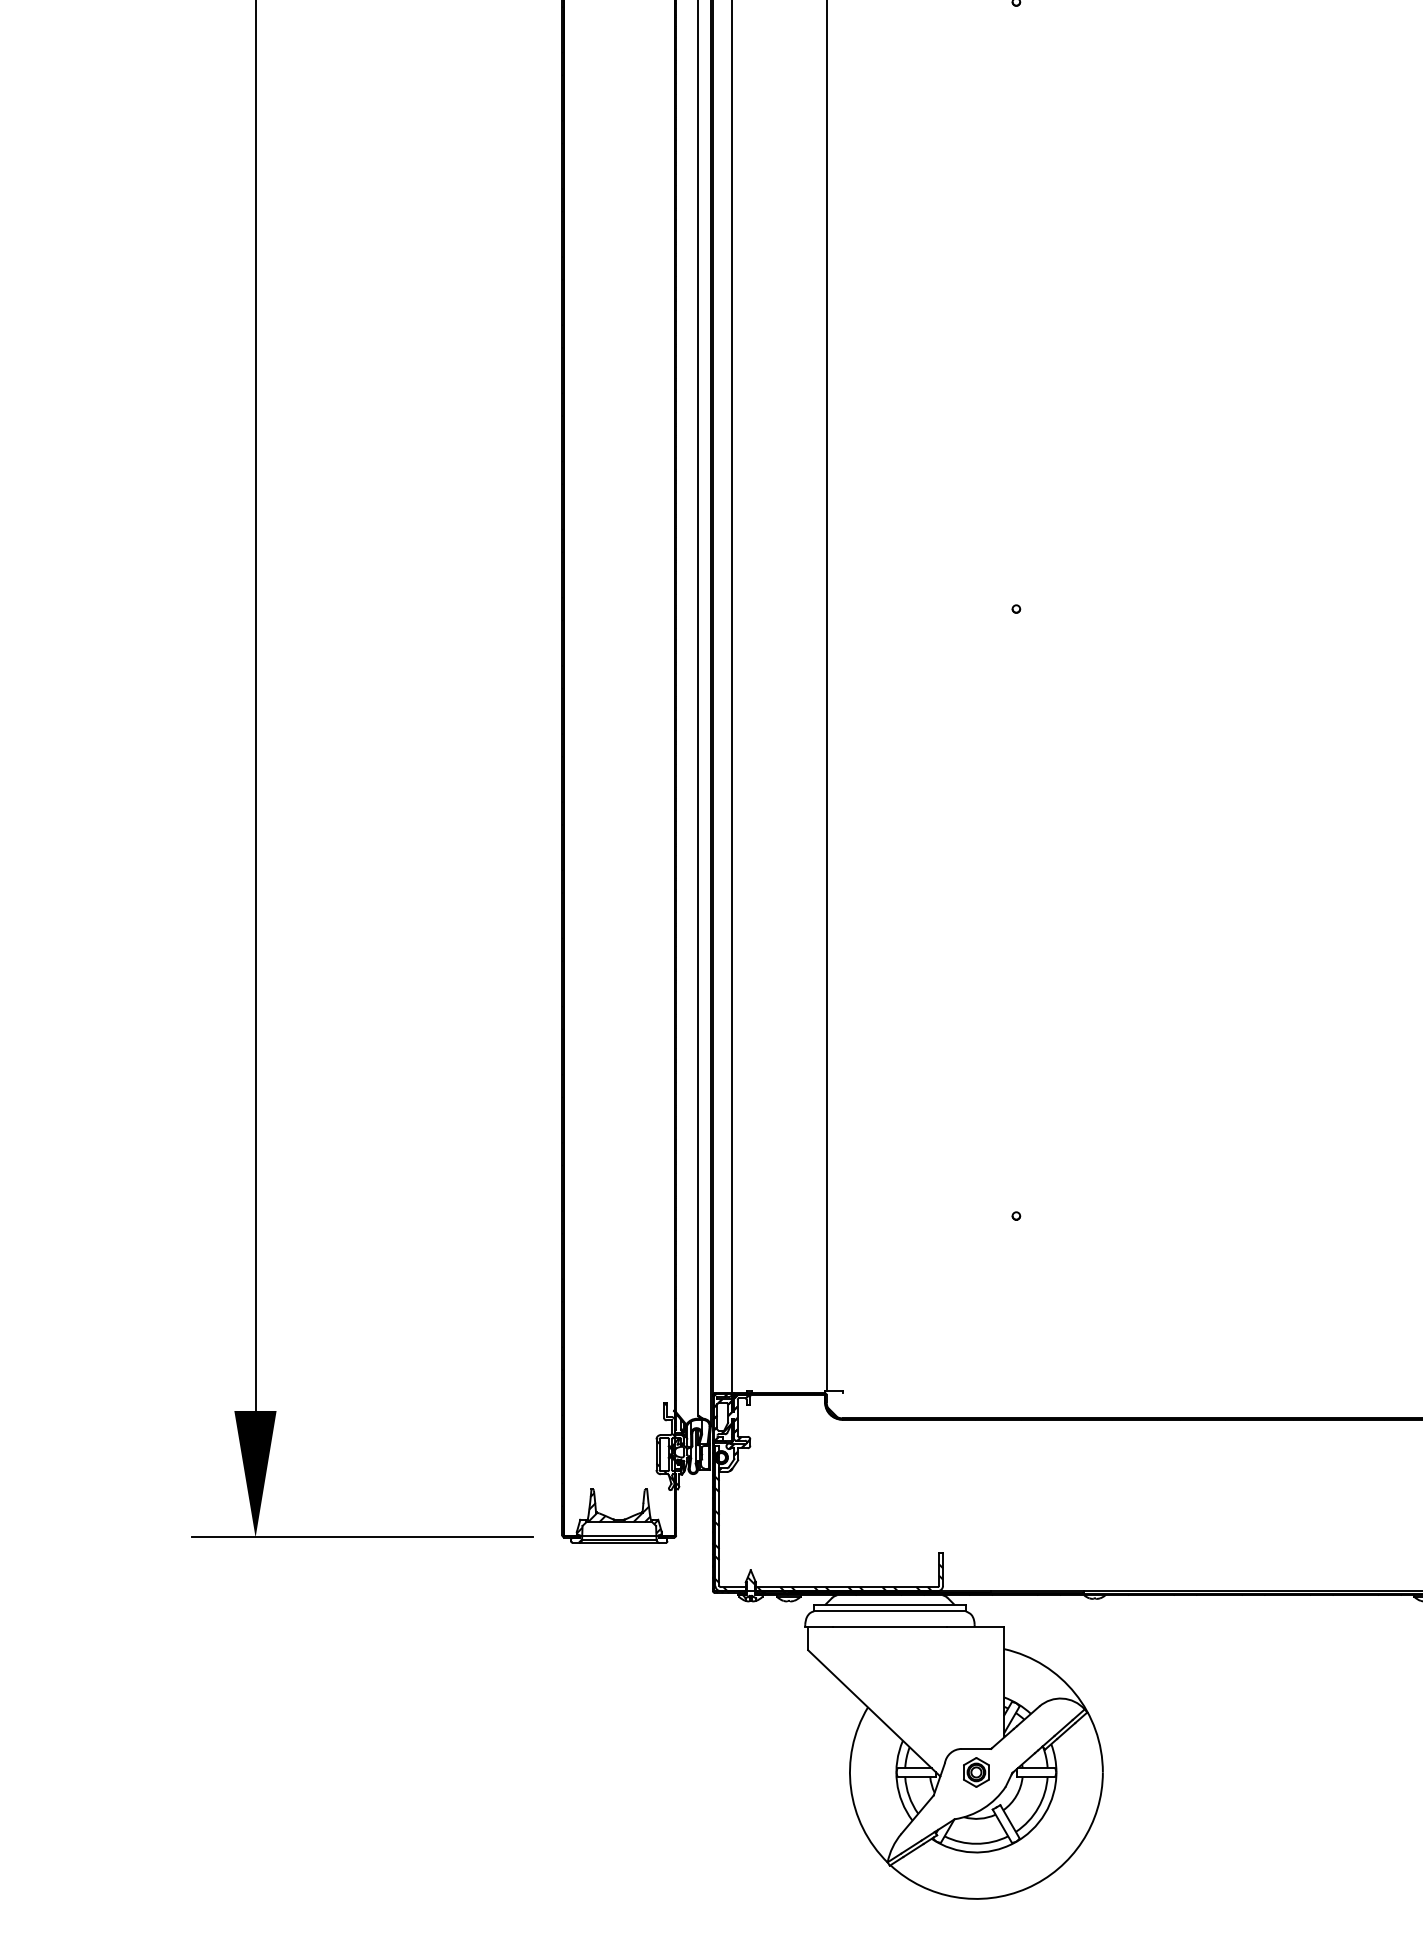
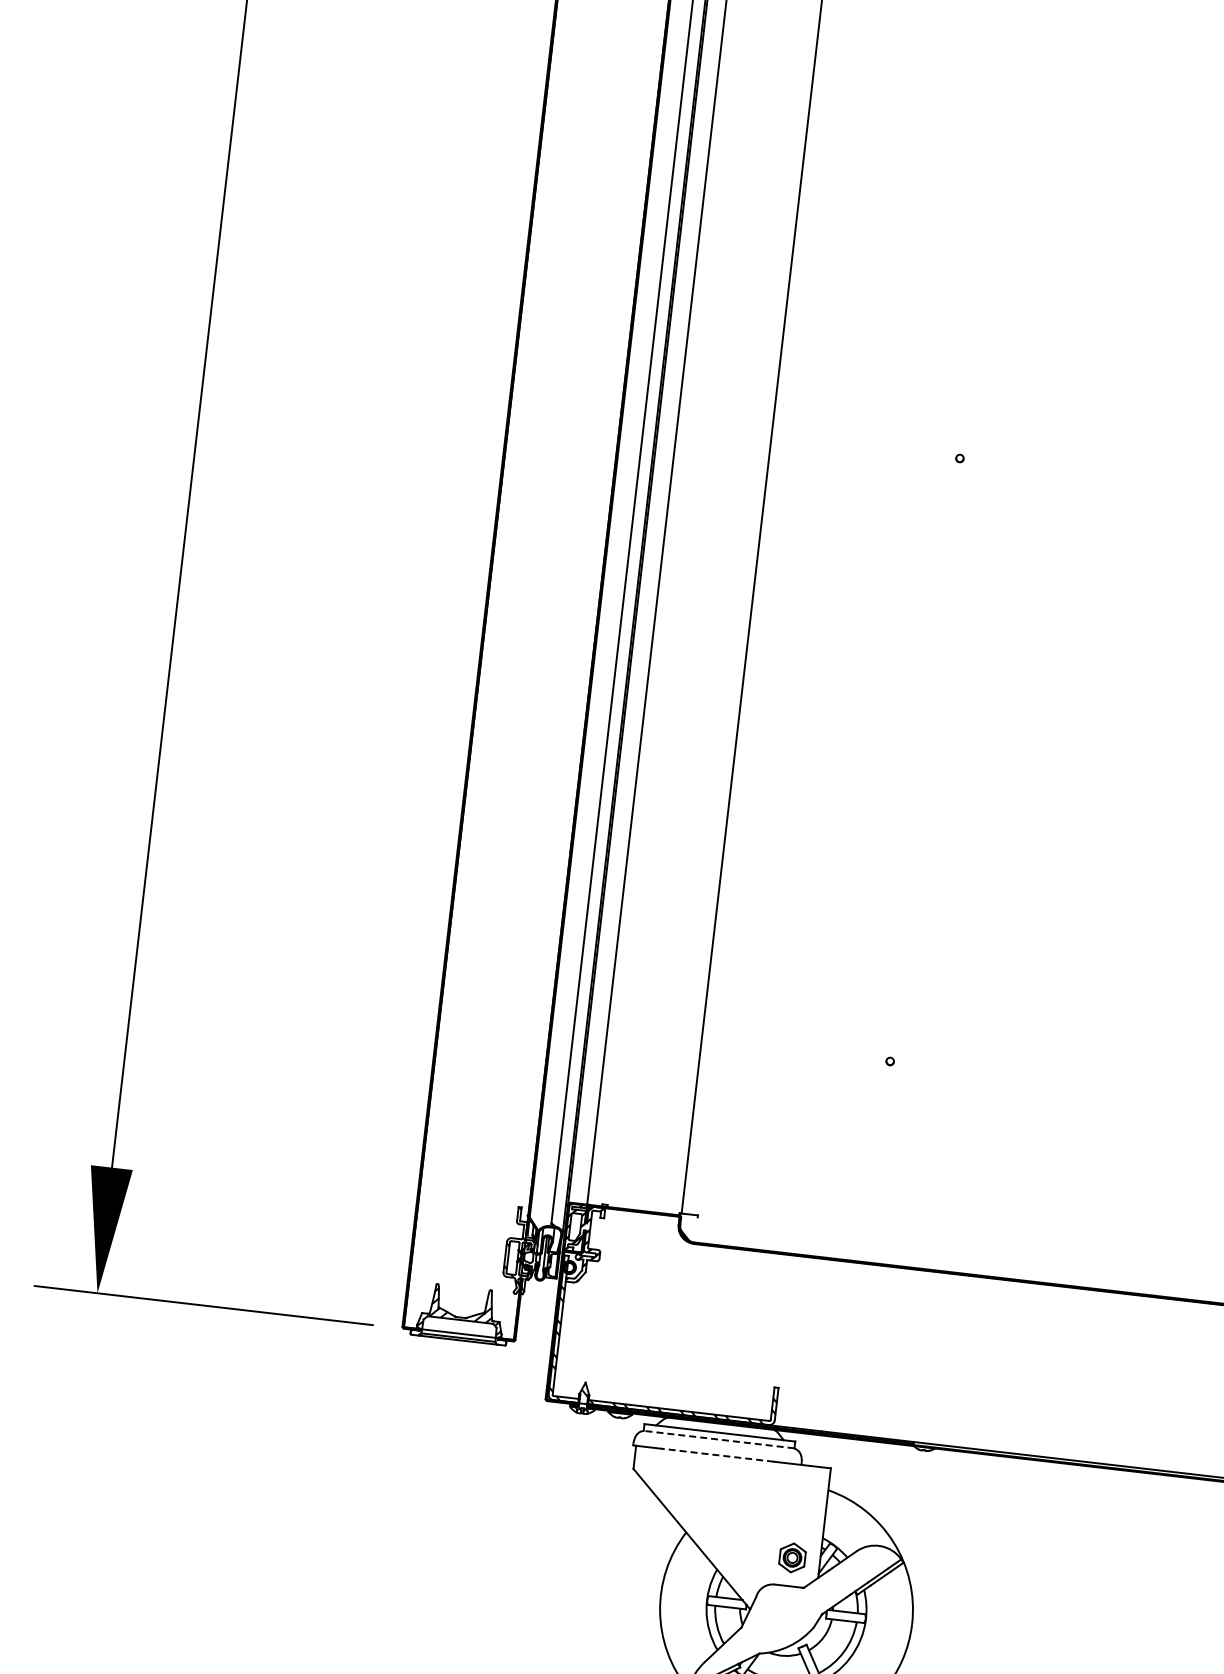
line: (889, 1611) -> (718, 1439), solid -> dashed
line: (889, 1627) -> (716, 1455), solid -> dashed
part: (976, 1772) -> (792, 1557), moved

